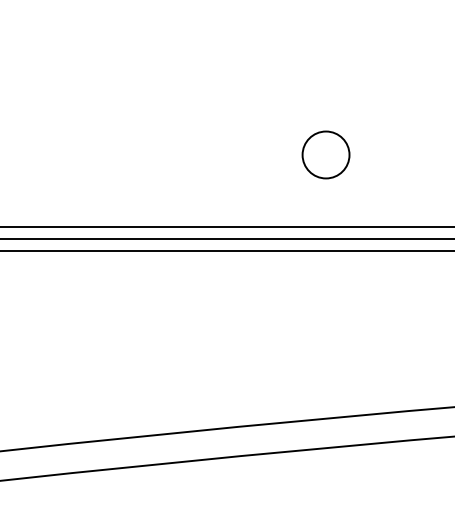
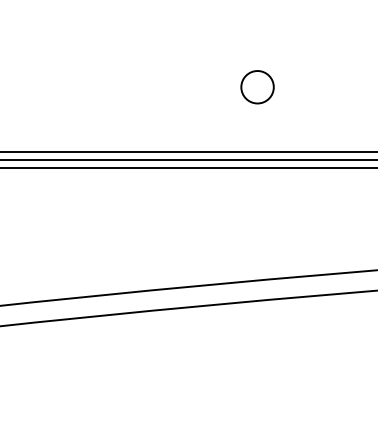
circle: (325, 155) -> (257, 87), moved

